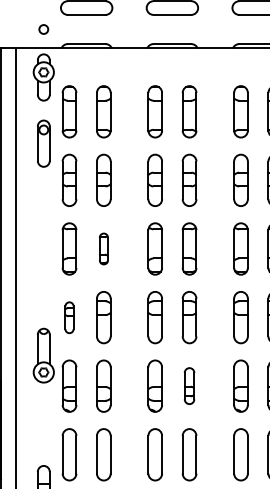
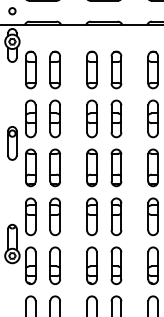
part: (43, 143) -> (12, 143), moved
part: (103, 248) -> (55, 167), size x1.67
part: (69, 317) -> (30, 216), size x1.67
part: (189, 385) -> (116, 265), size x1.43

